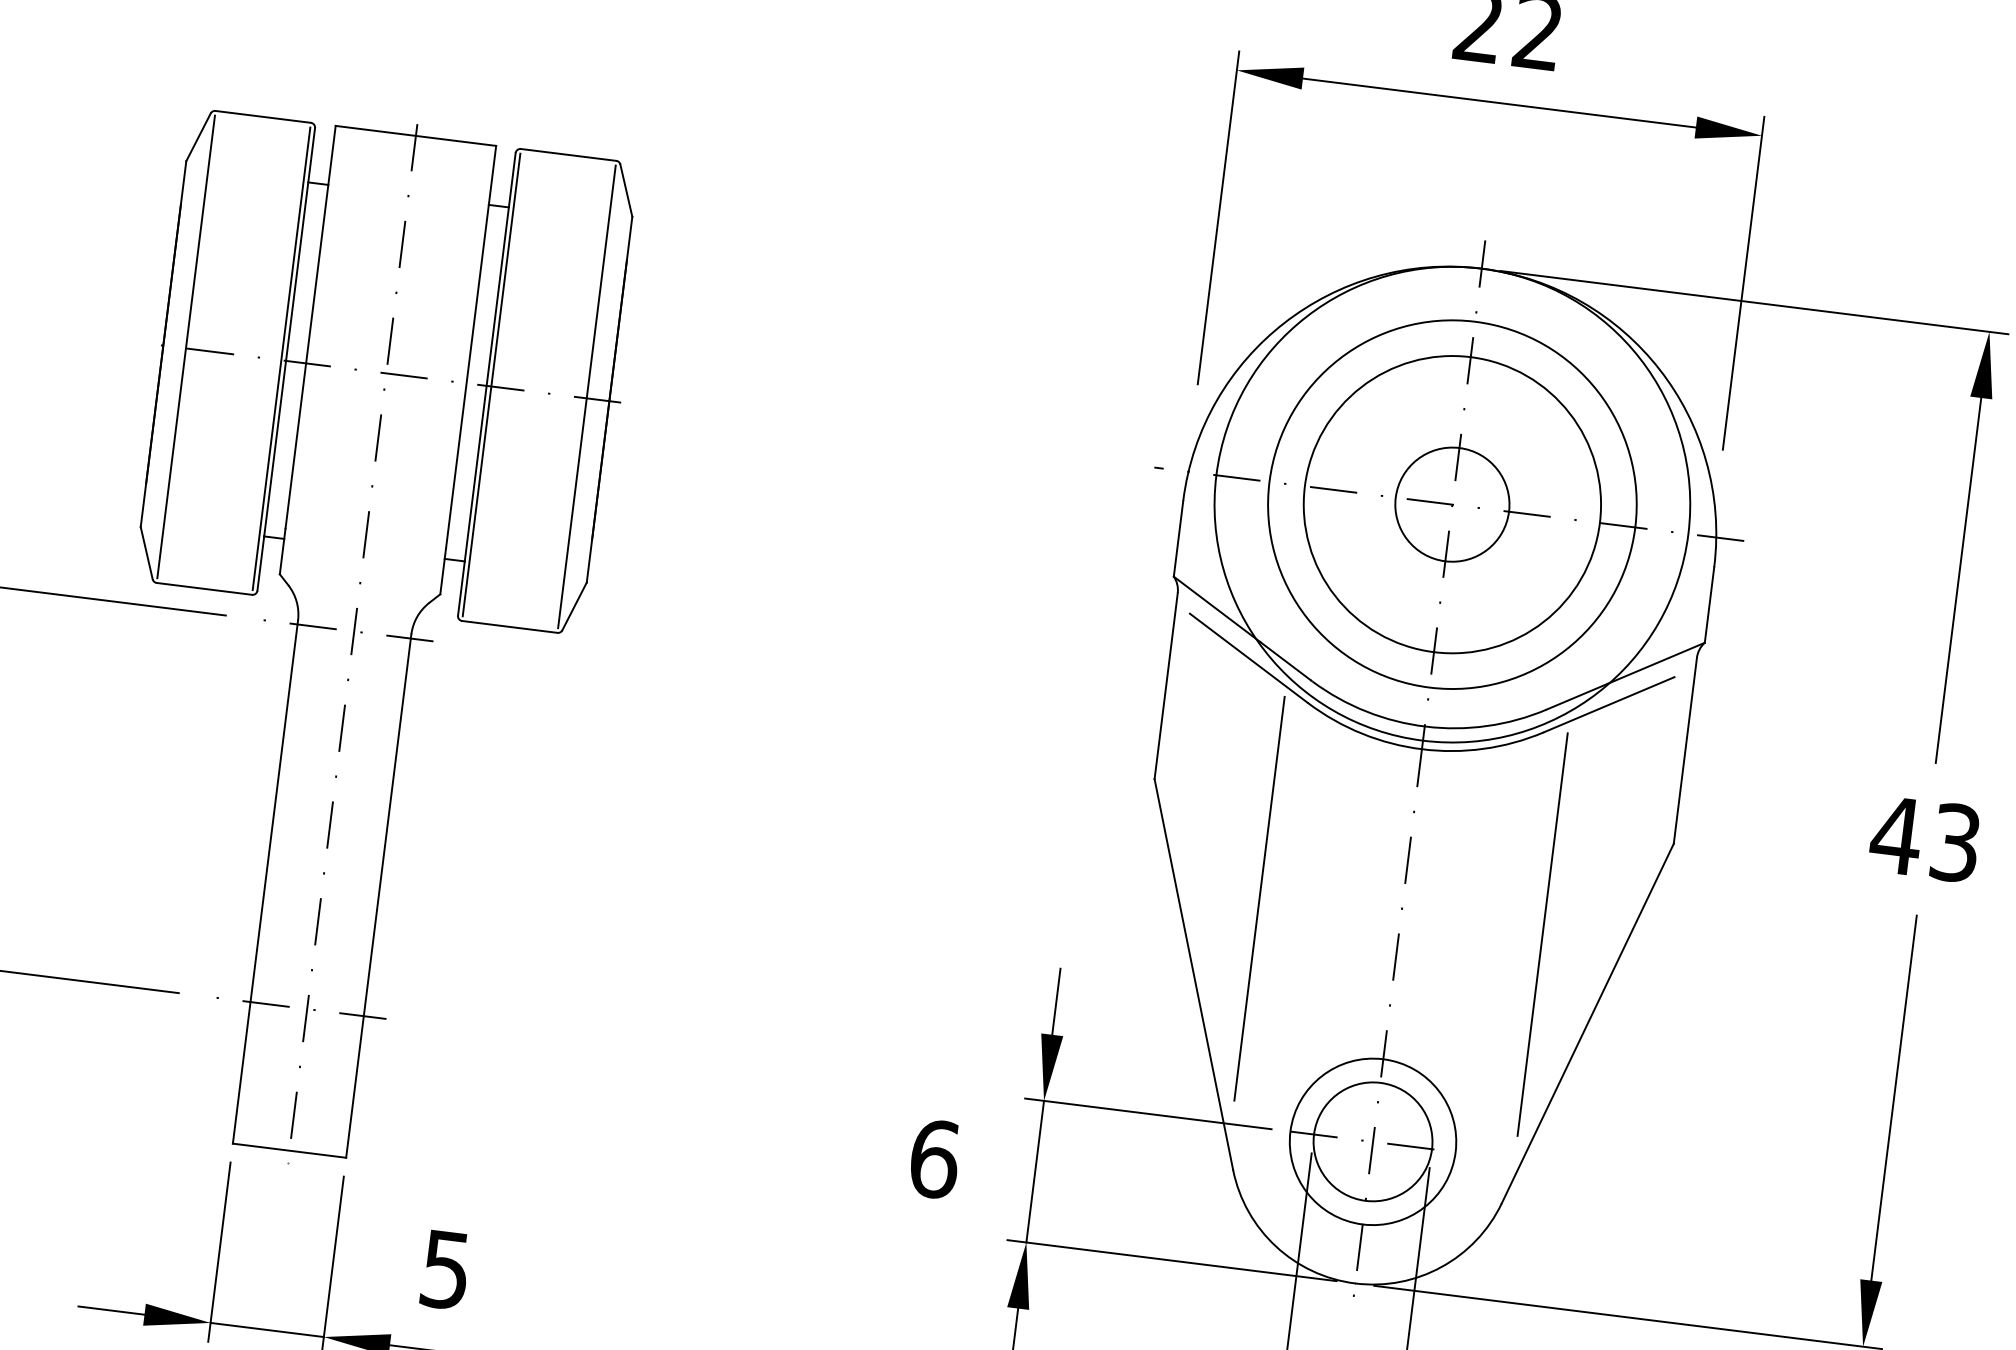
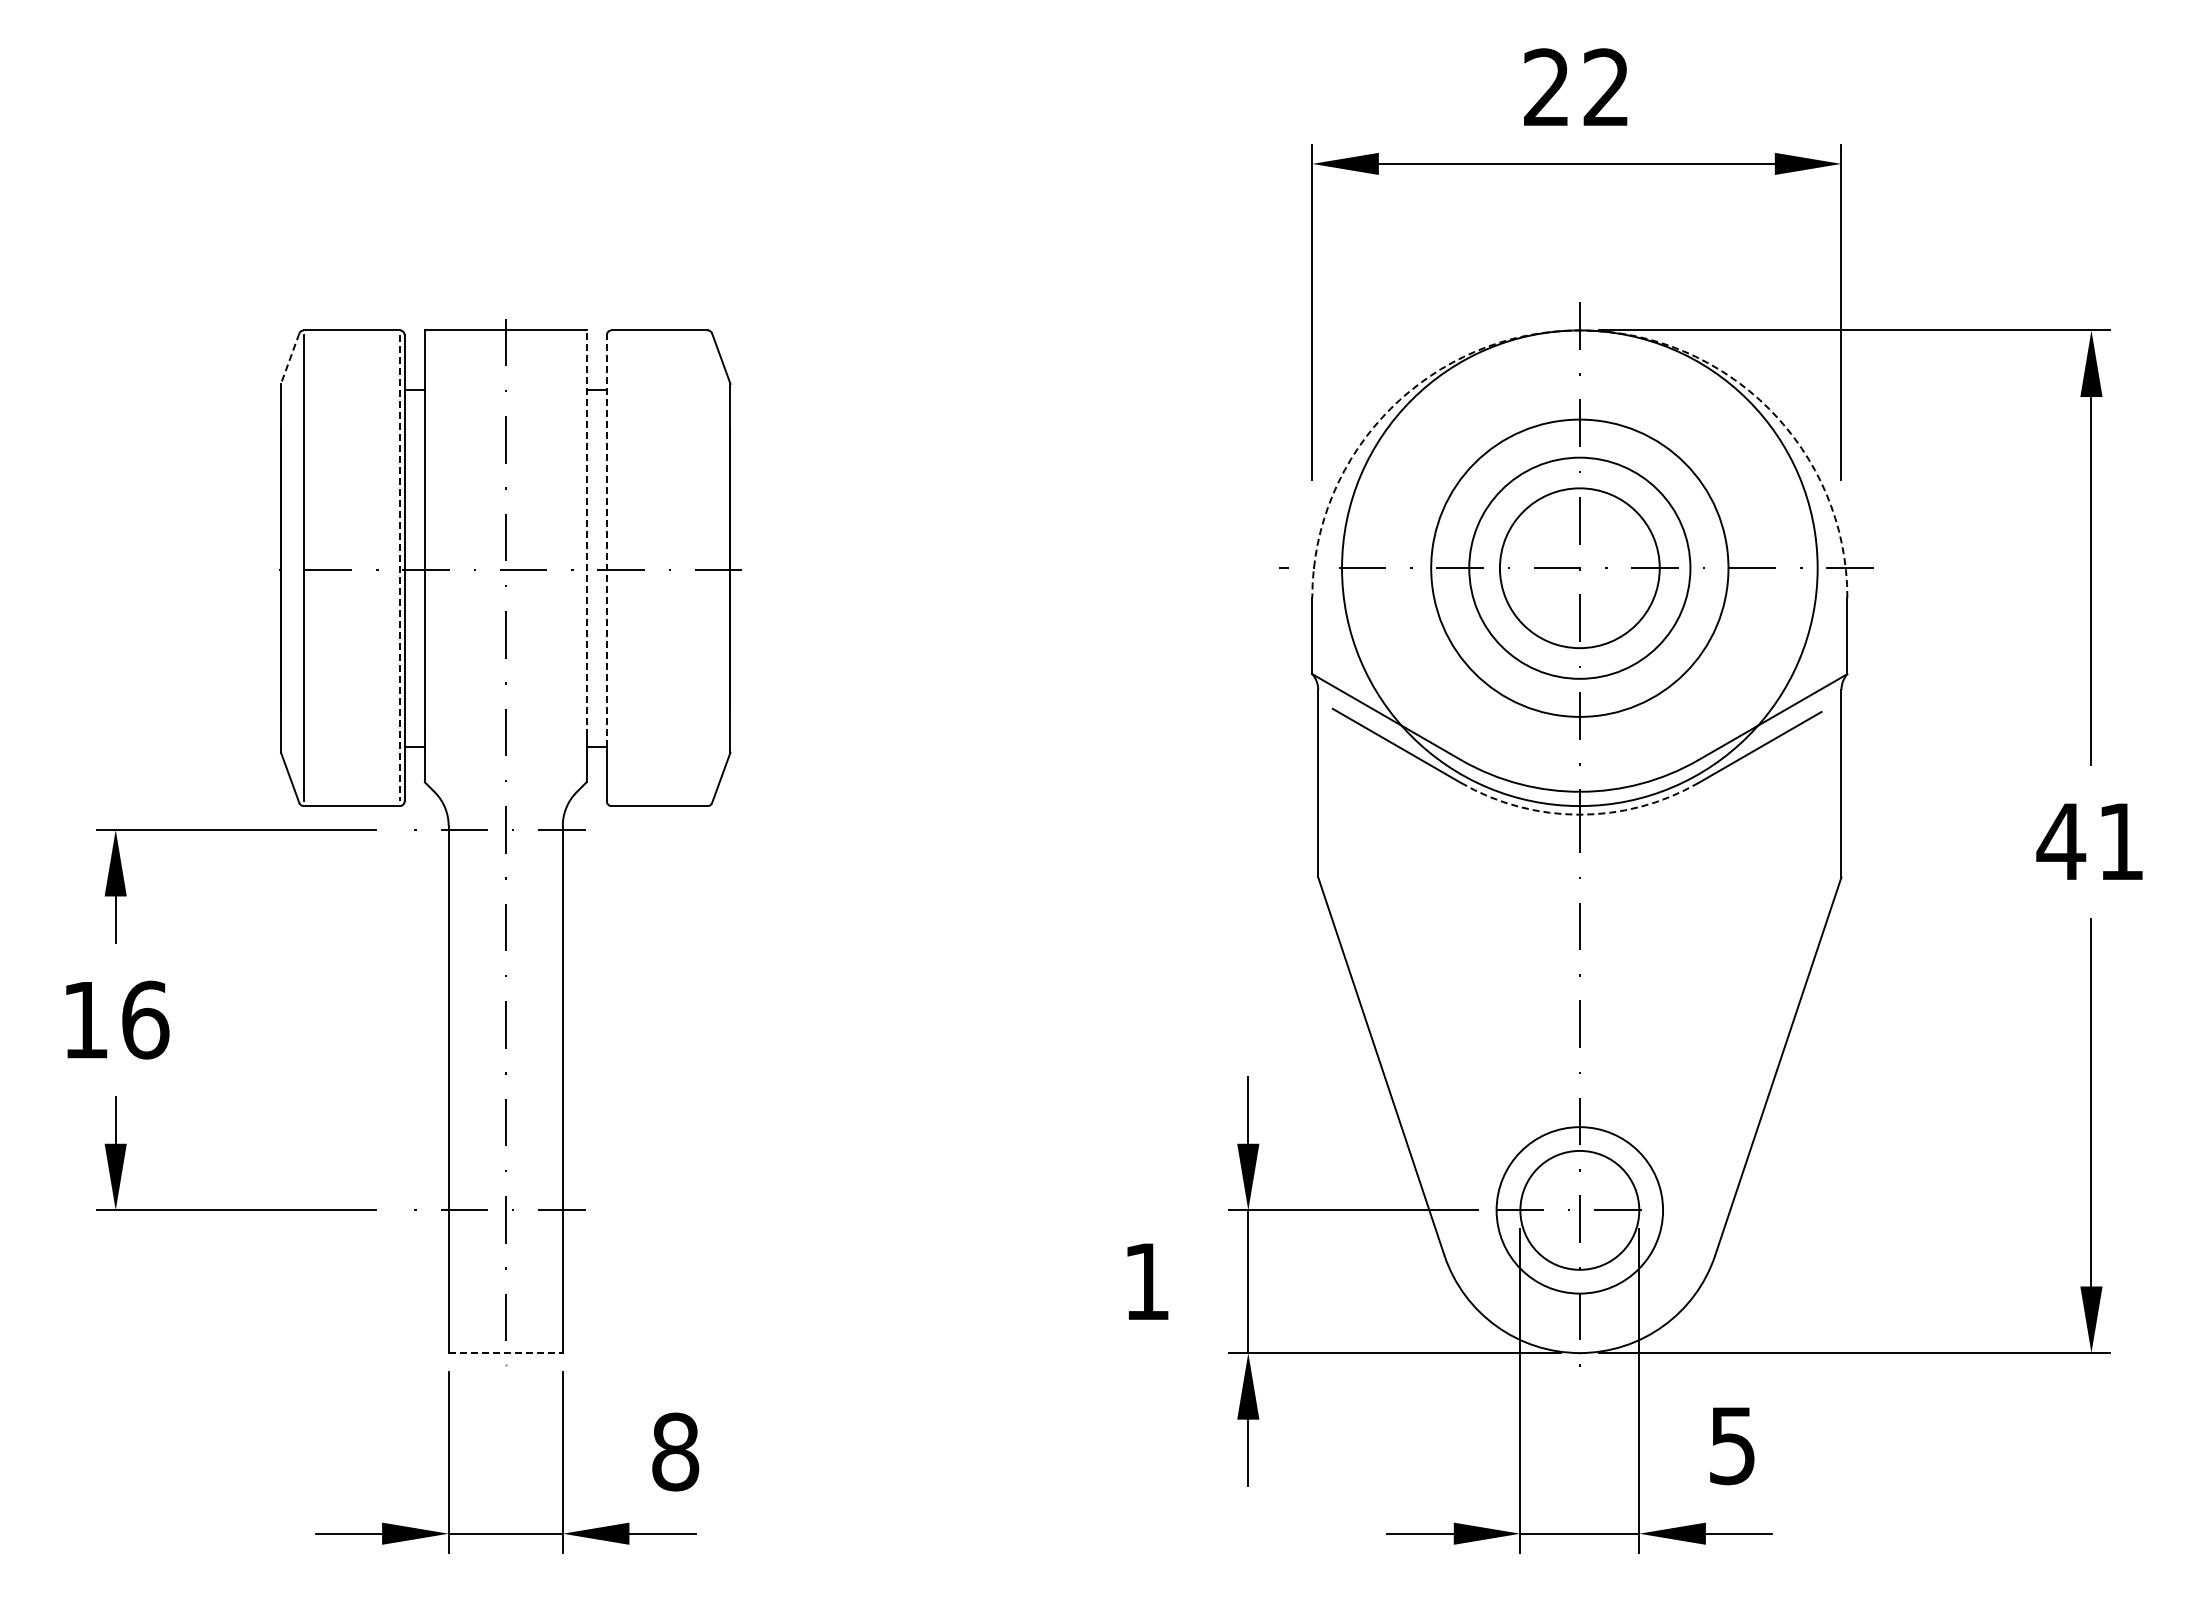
line: (198, 137) -> (290, 358), solid -> dashed
arc: (1481, 268) -> (1579, 330), solid -> dashed
line: (470, 347) -> (586, 533), solid -> dashed
line: (489, 356) -> (606, 540), solid -> dashed
line: (281, 359) -> (399, 568), solid -> dashed
line: (491, 385) -> (611, 568), removed
line: (586, 397) -> (707, 568), removed
circle: (1452, 503) -> (1579, 567), size x0.6
circle: (1452, 504) -> (1579, 568), size x1.4
arc: (1421, 748) -> (1579, 814), solid -> dashed
text: (1955, 842) -> (2120, 841), 43 -> 41
line: (1258, 899) -> (1436, 983), removed
line: (1542, 934) -> (1722, 983), removed
line: (290, 1151) -> (506, 1353), solid -> dashed
text: (934, 1158) -> (1146, 1281), 6 -> 1
text: (445, 1269) -> (675, 1451), 5 -> 8

